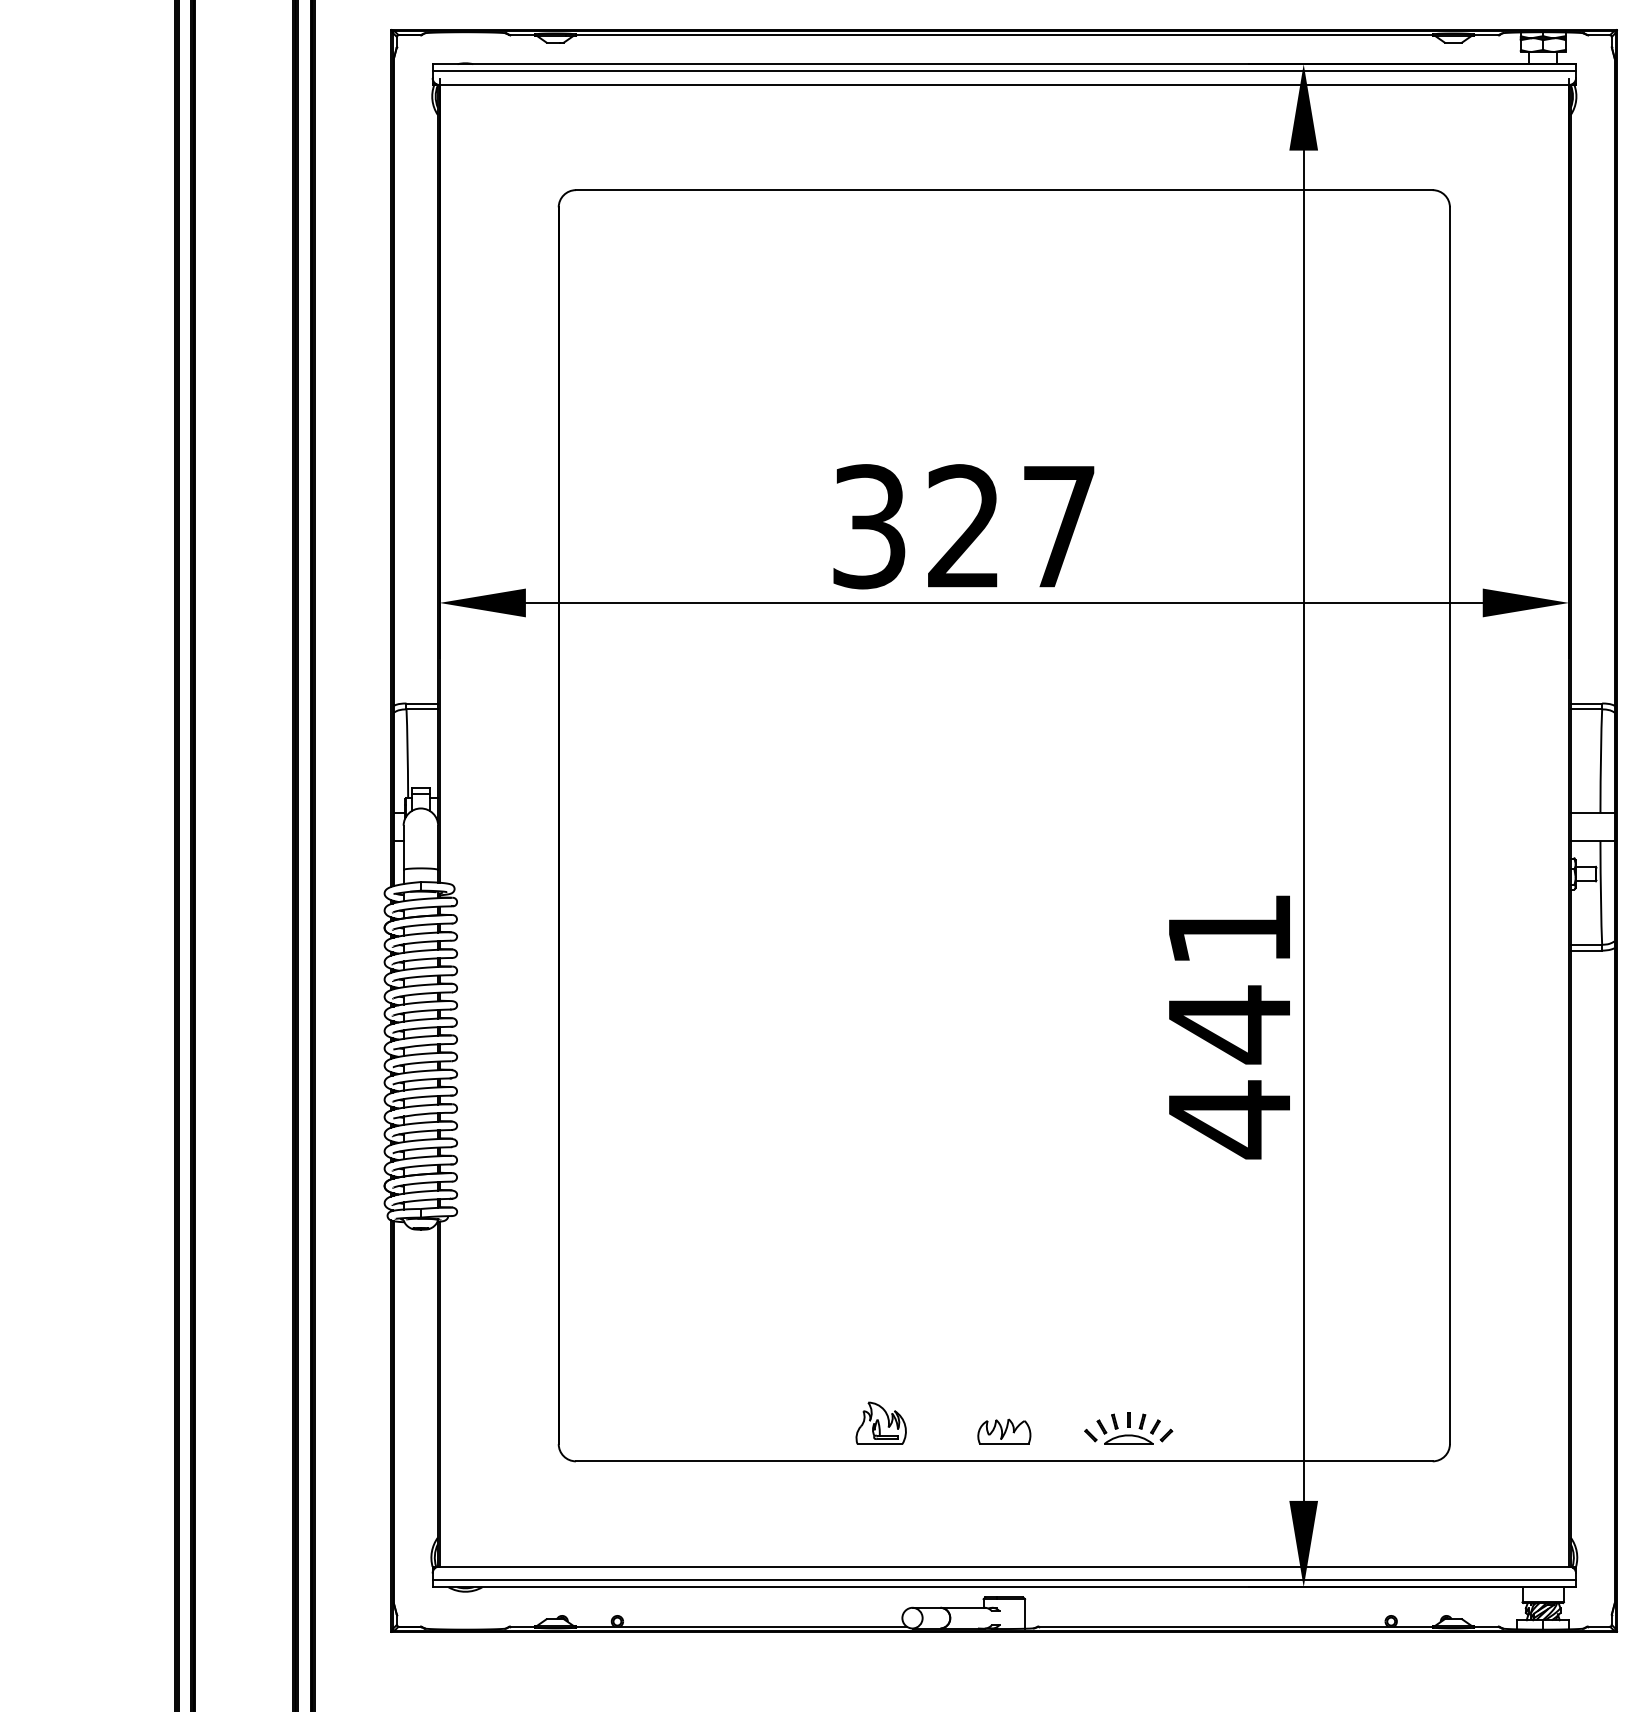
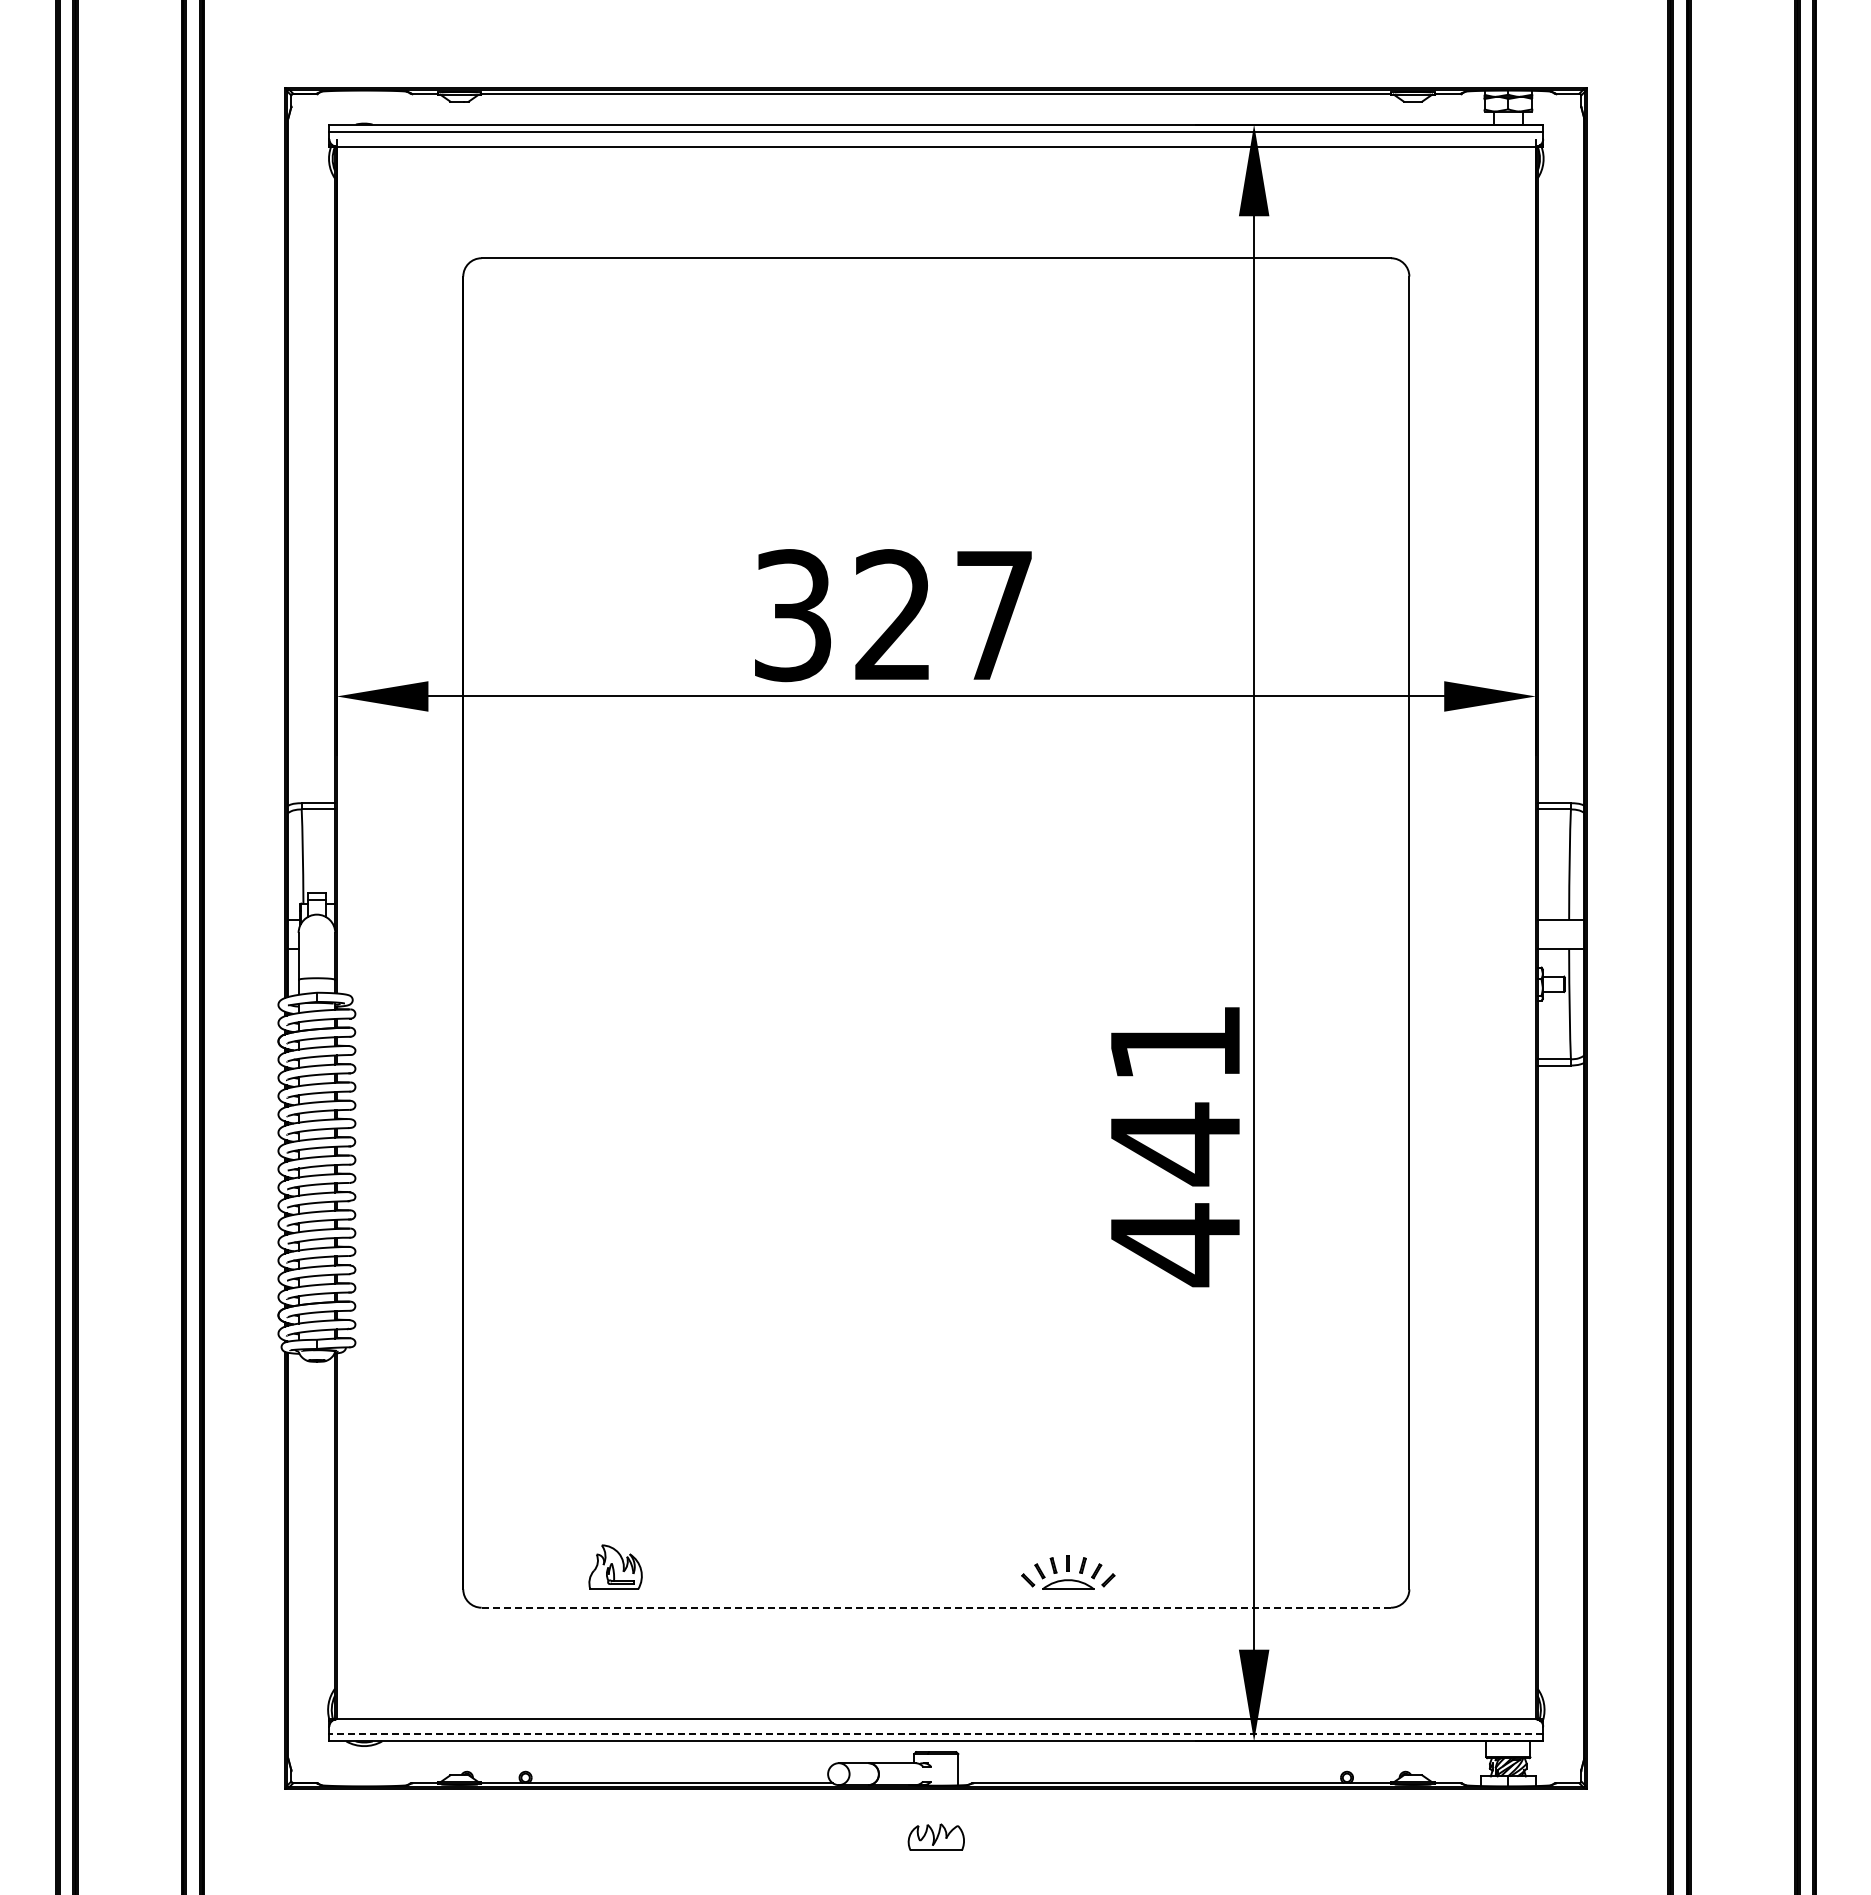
part: (881, 1422) -> (615, 1566), moved
part: (1003, 1431) -> (935, 1836), moved
line: (1004, 1461) -> (936, 1607), solid -> dashed
line: (1004, 1580) -> (936, 1734), solid -> dashed

